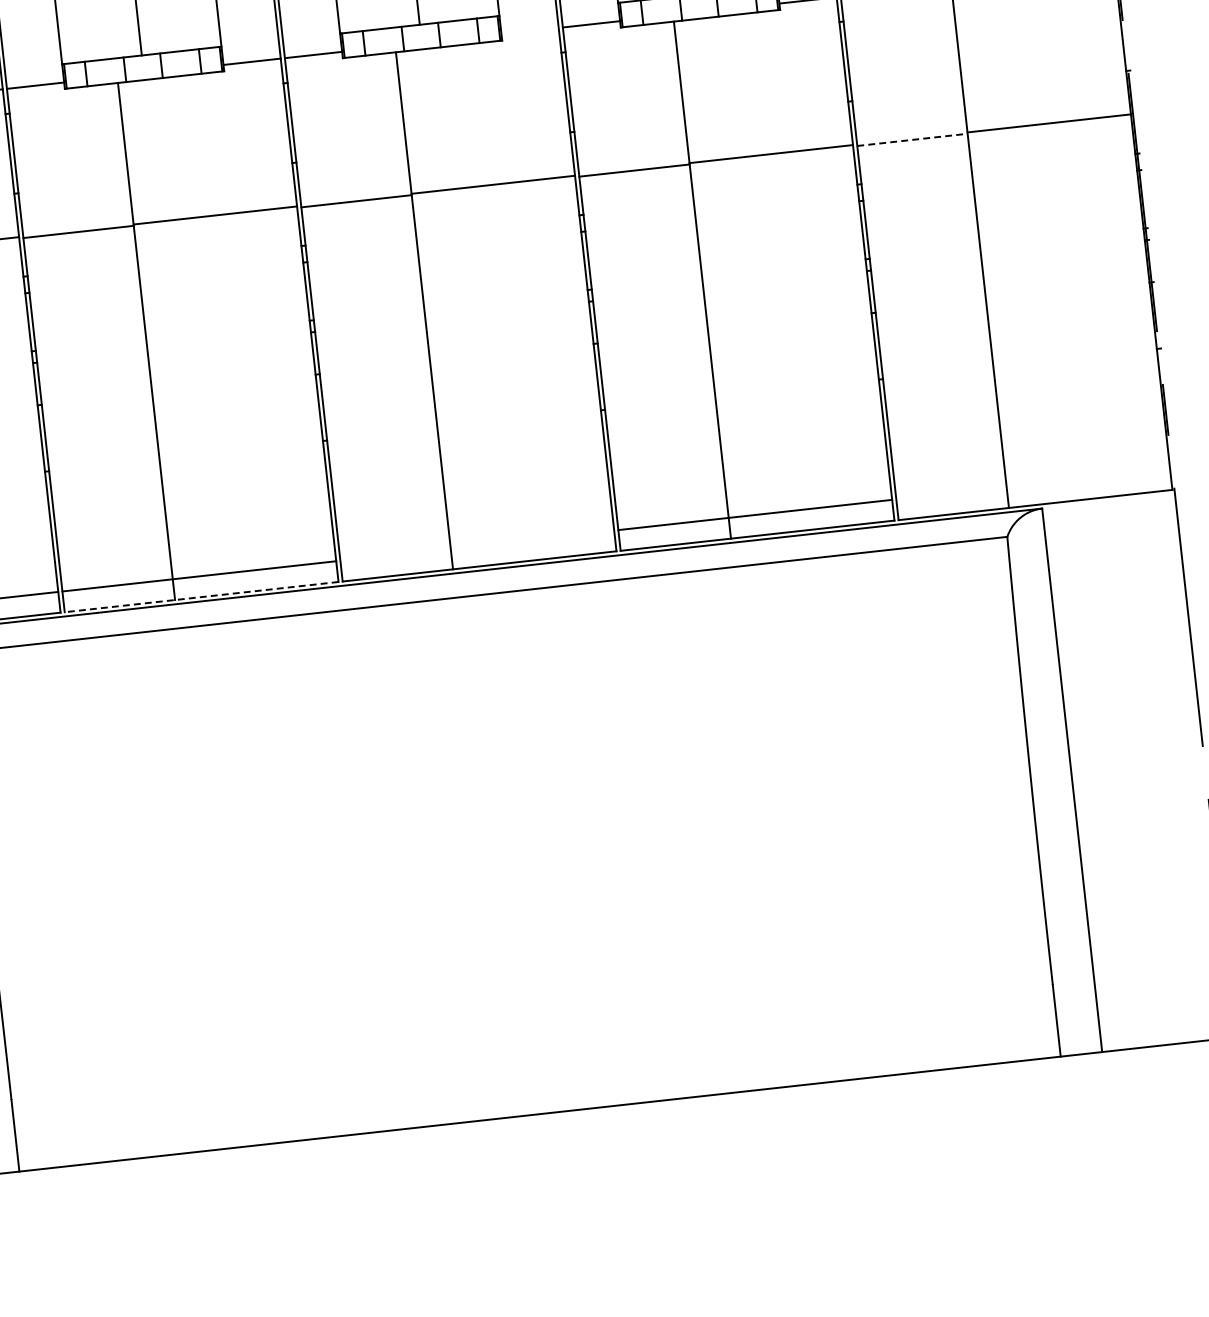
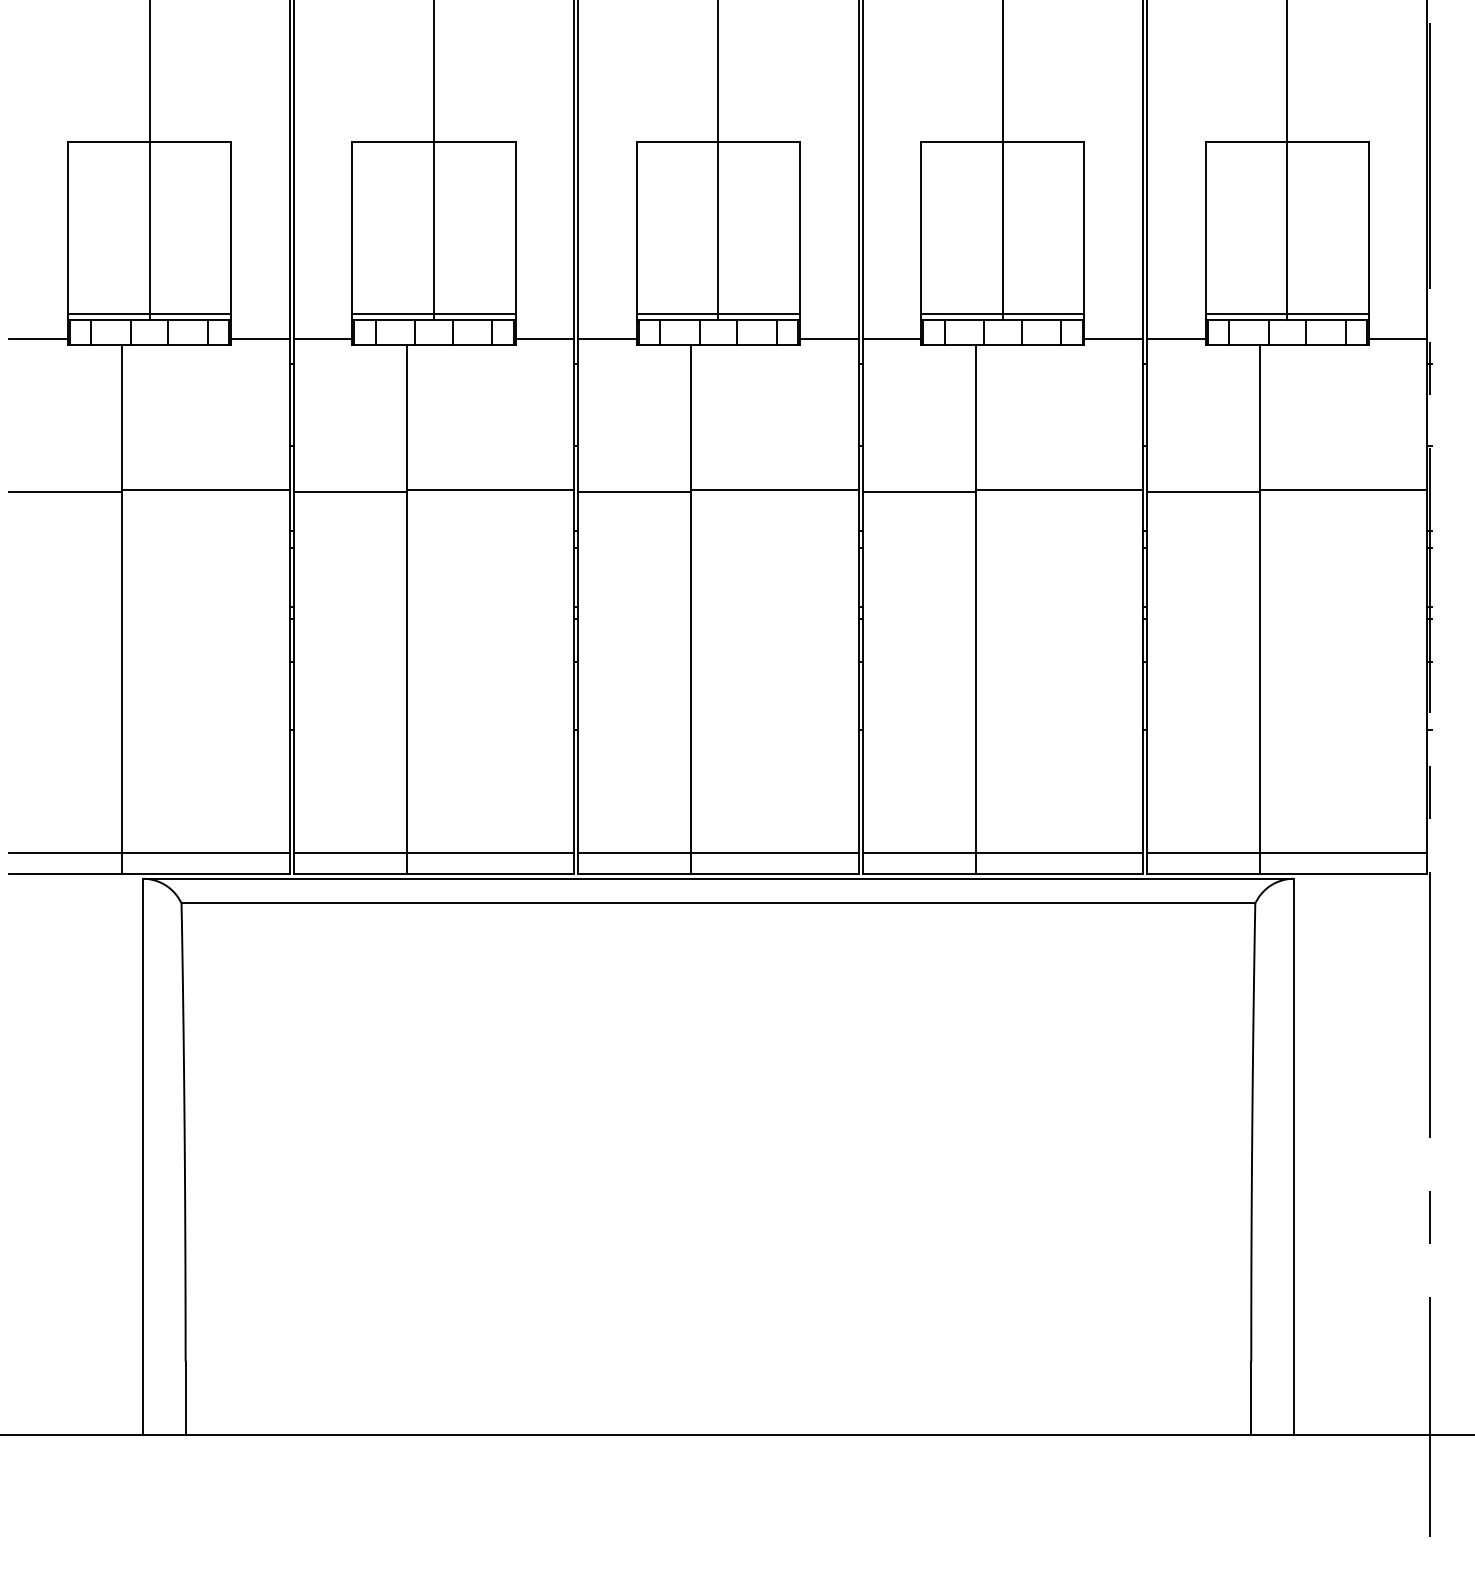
line: (418, 19) -> (717, 314), added
line: (529, 30) -> (828, 338), added
line: (140, 49) -> (433, 314), added
line: (913, 139) -> (1204, 491), dashed -> solid
line: (1033, 484) -> (1287, 853), added
line: (477, 545) -> (718, 853), added
line: (201, 597) -> (433, 874), dashed -> solid

